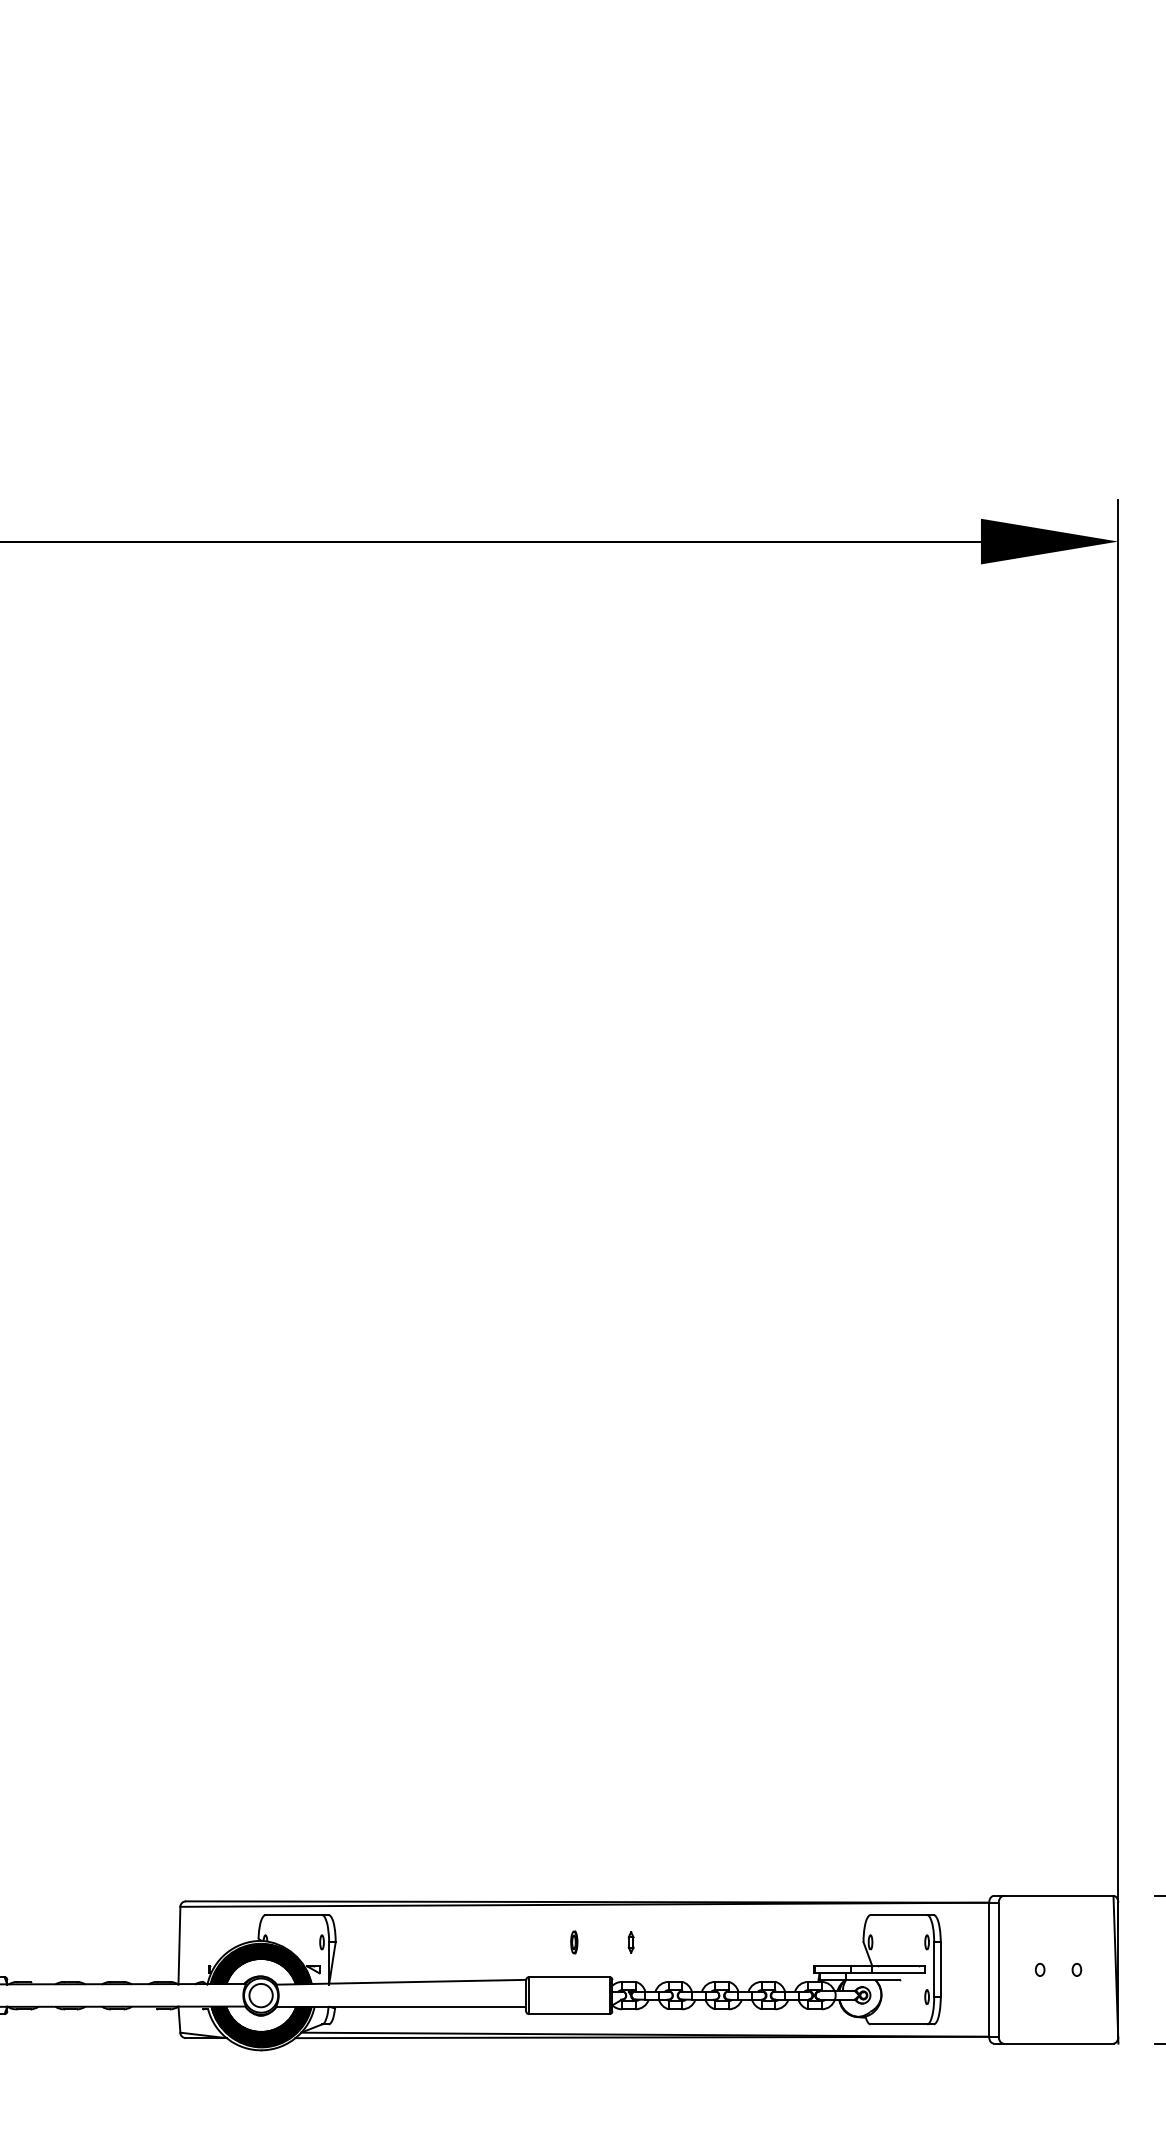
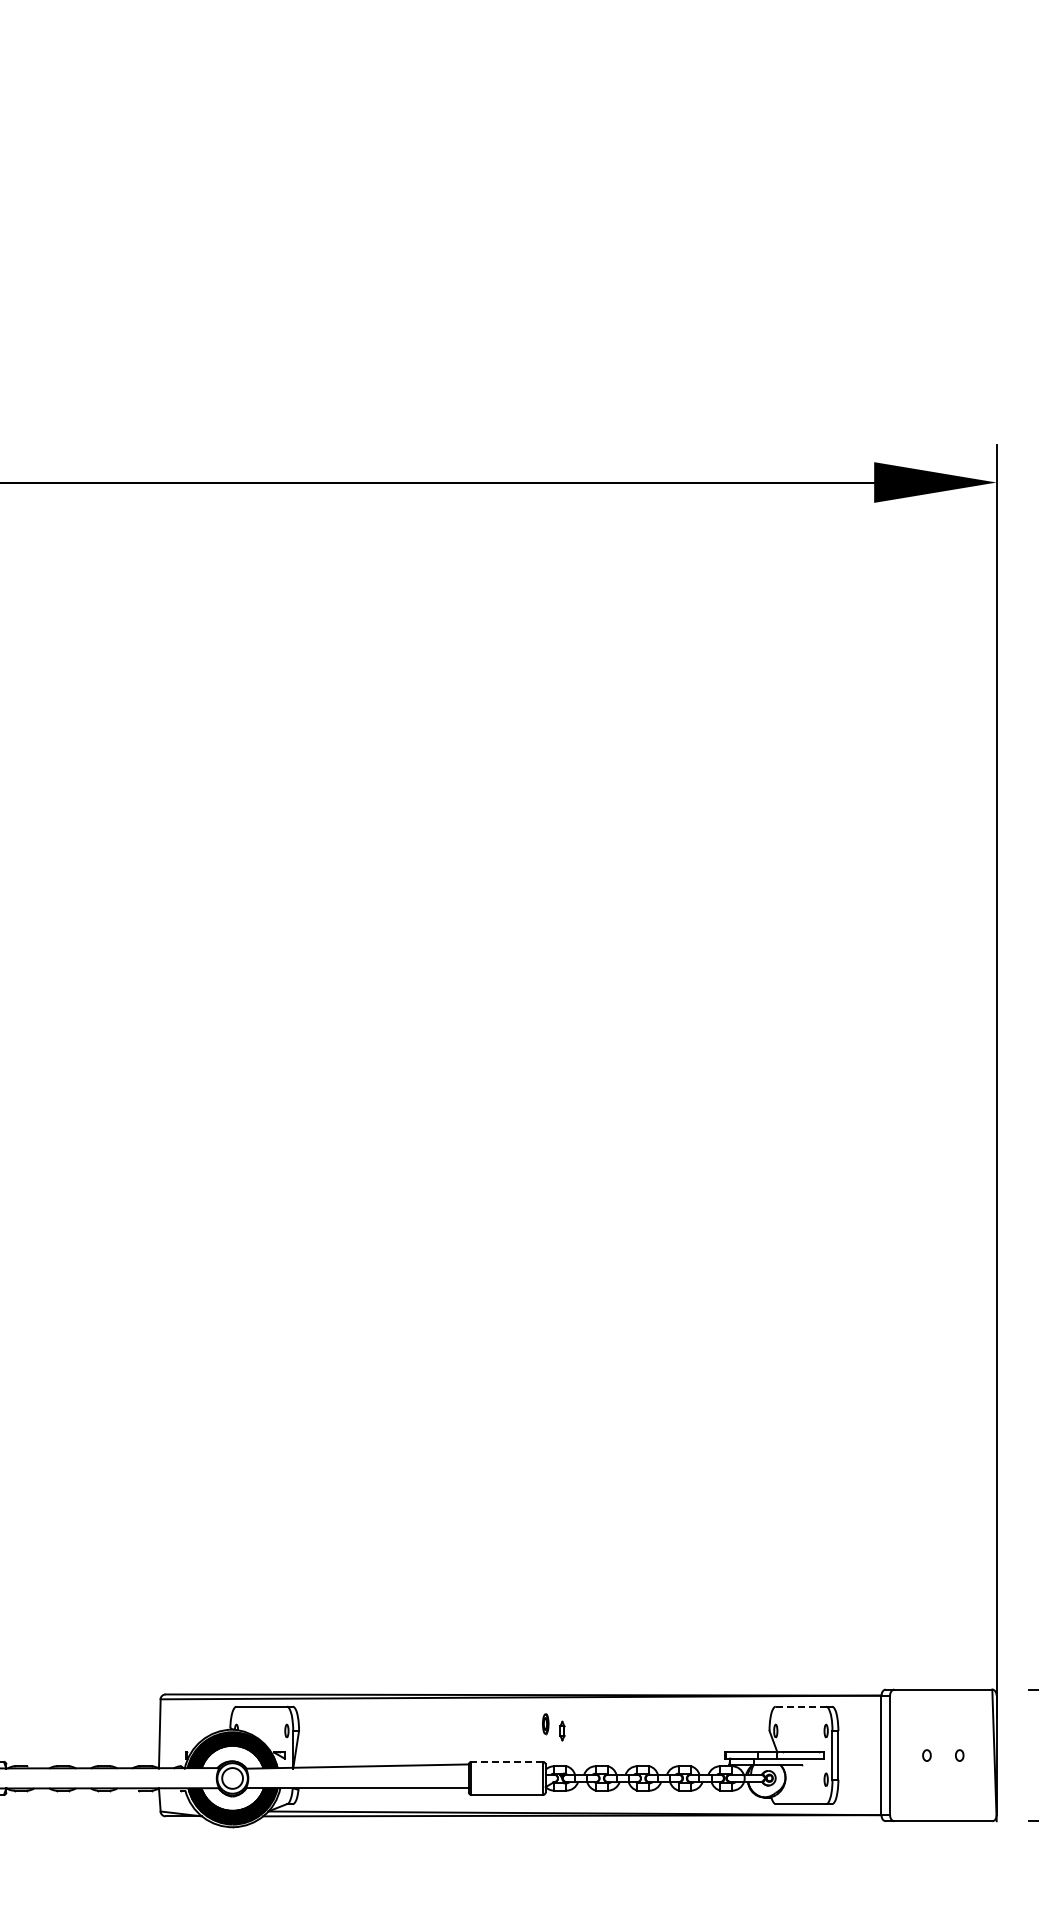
line: (899, 1914) -> (801, 1706), solid -> dashed
part: (574, 1942) -> (545, 1724), moved
line: (569, 1977) -> (507, 1762), solid -> dashed

